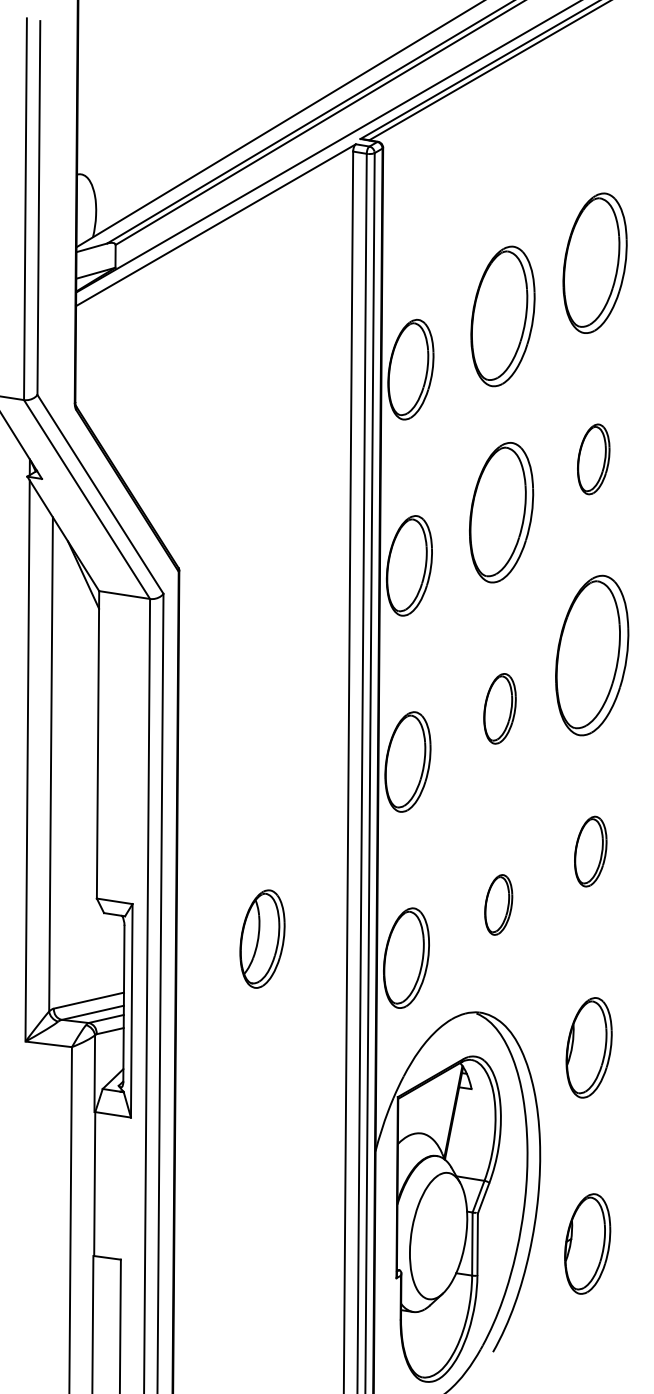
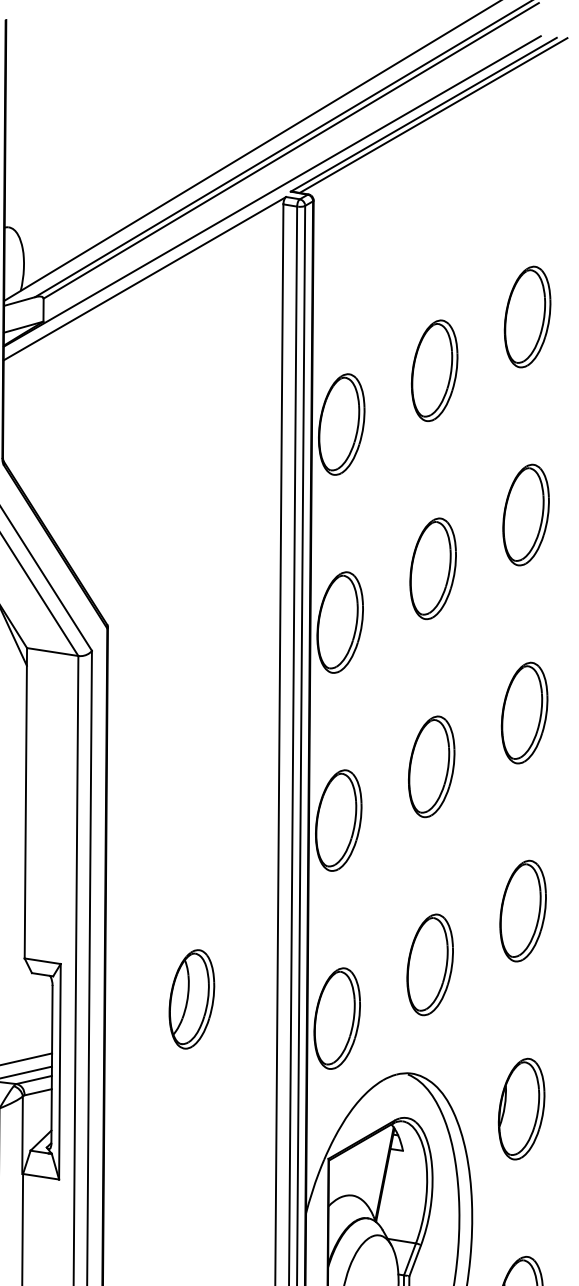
part: (594, 262) -> (527, 316), size x0.71
part: (502, 316) -> (434, 370), size x0.71
part: (593, 459) -> (526, 515), size x1.43
part: (501, 512) -> (433, 568), size x0.71
part: (591, 655) -> (524, 713), size x0.62
part: (499, 708) -> (431, 766), size x1.43
part: (590, 851) -> (523, 910), size x1.43
part: (498, 904) -> (430, 964), size x1.67

